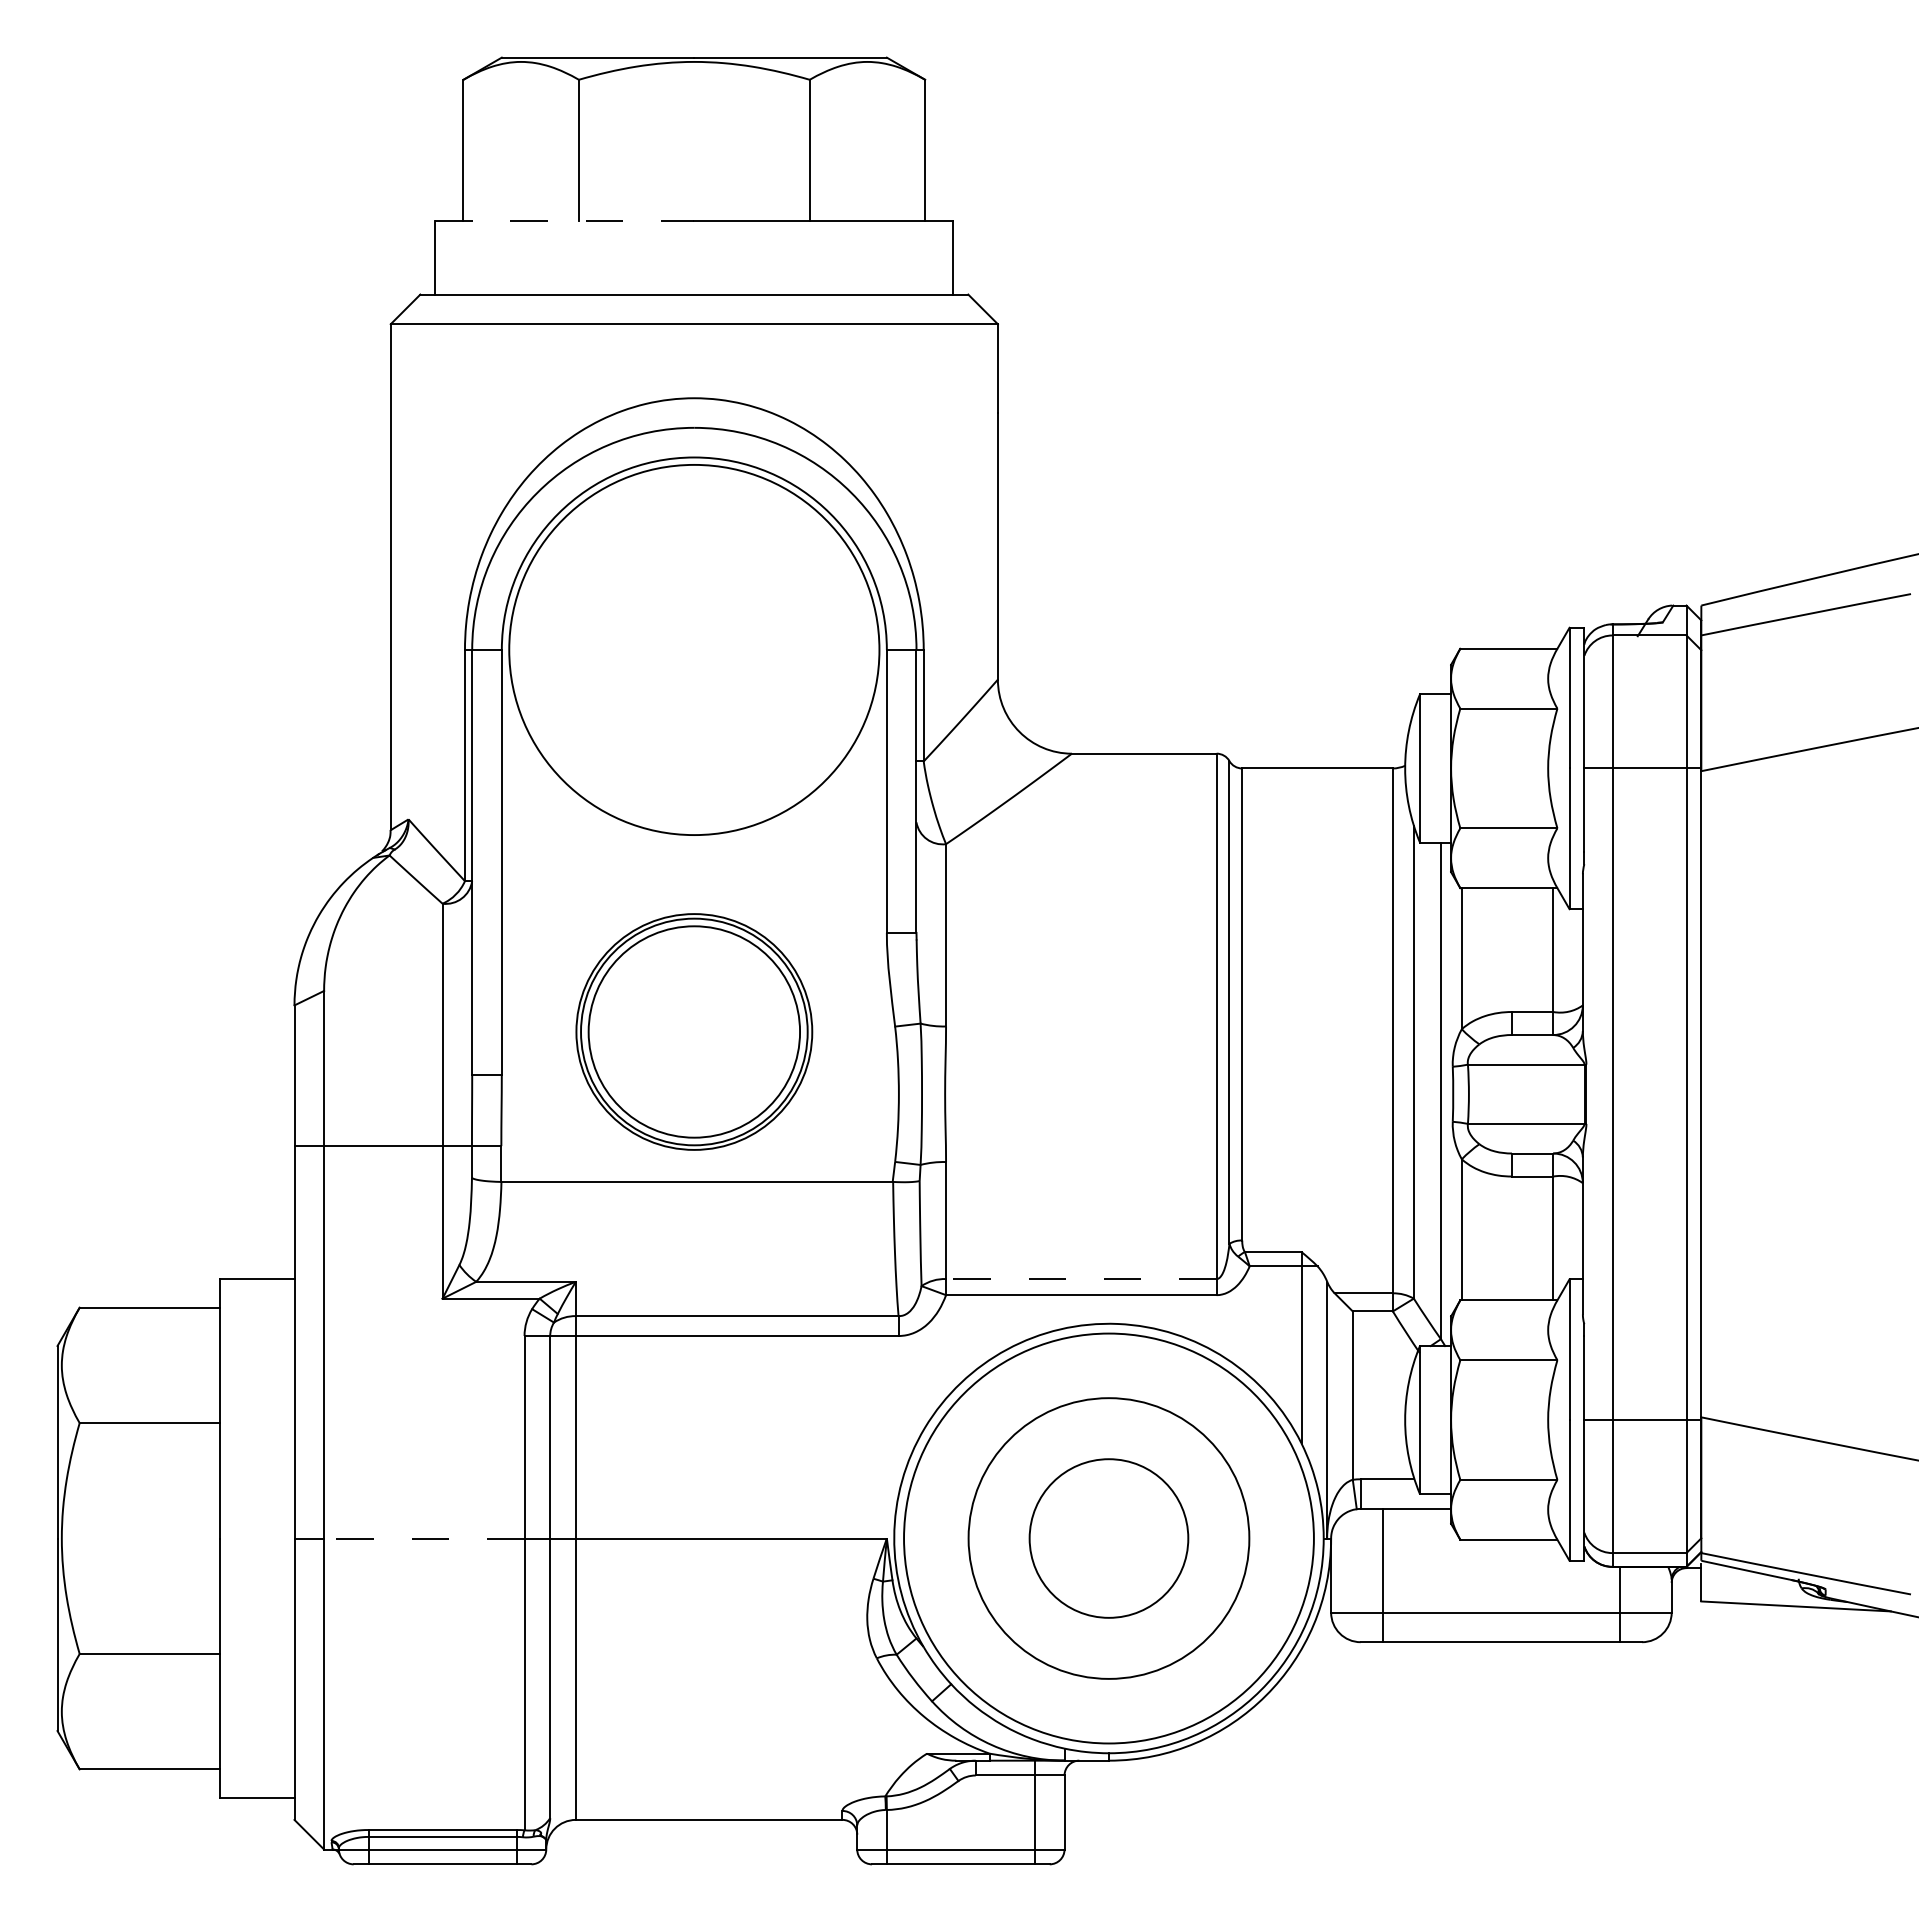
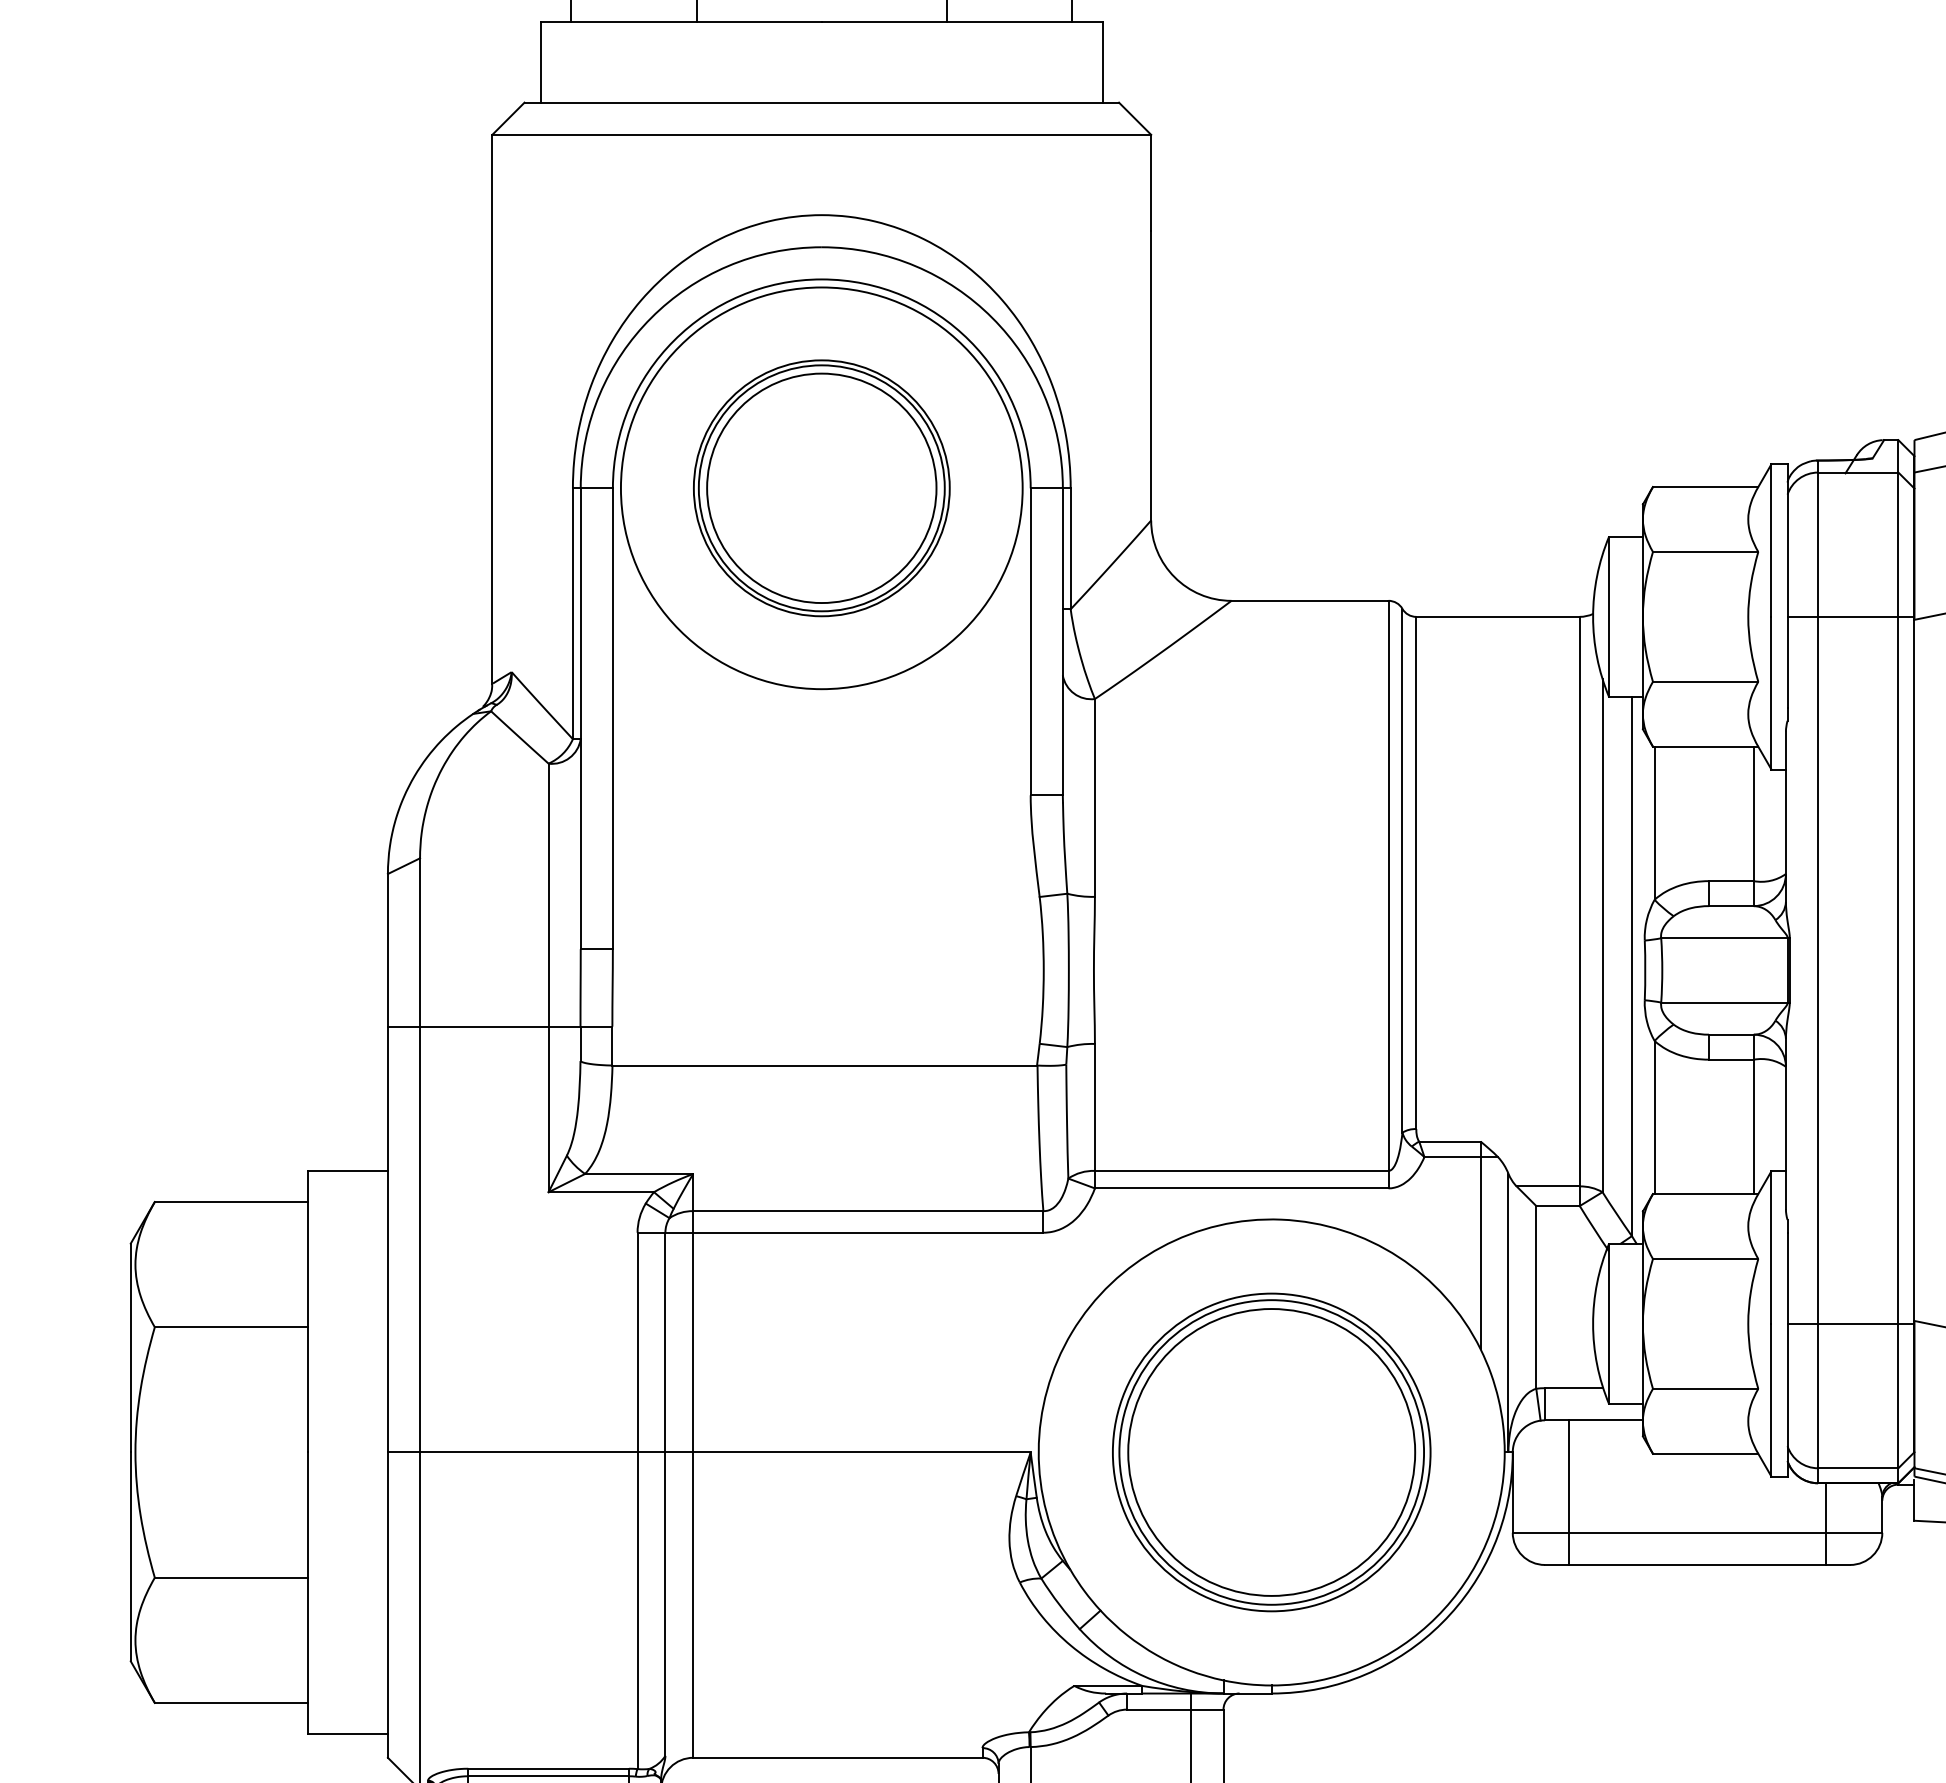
line: (564, 220) -> (680, 22), dashed -> solid
part: (694, 1031) -> (821, 487), moved
line: (1080, 1279) -> (1240, 1171), dashed -> solid
line: (423, 1538) -> (527, 1452), dashed -> solid
circle: (1108, 1538) -> (1271, 1452), size x0.71
circle: (1108, 1538) -> (1271, 1452), size x1.67

